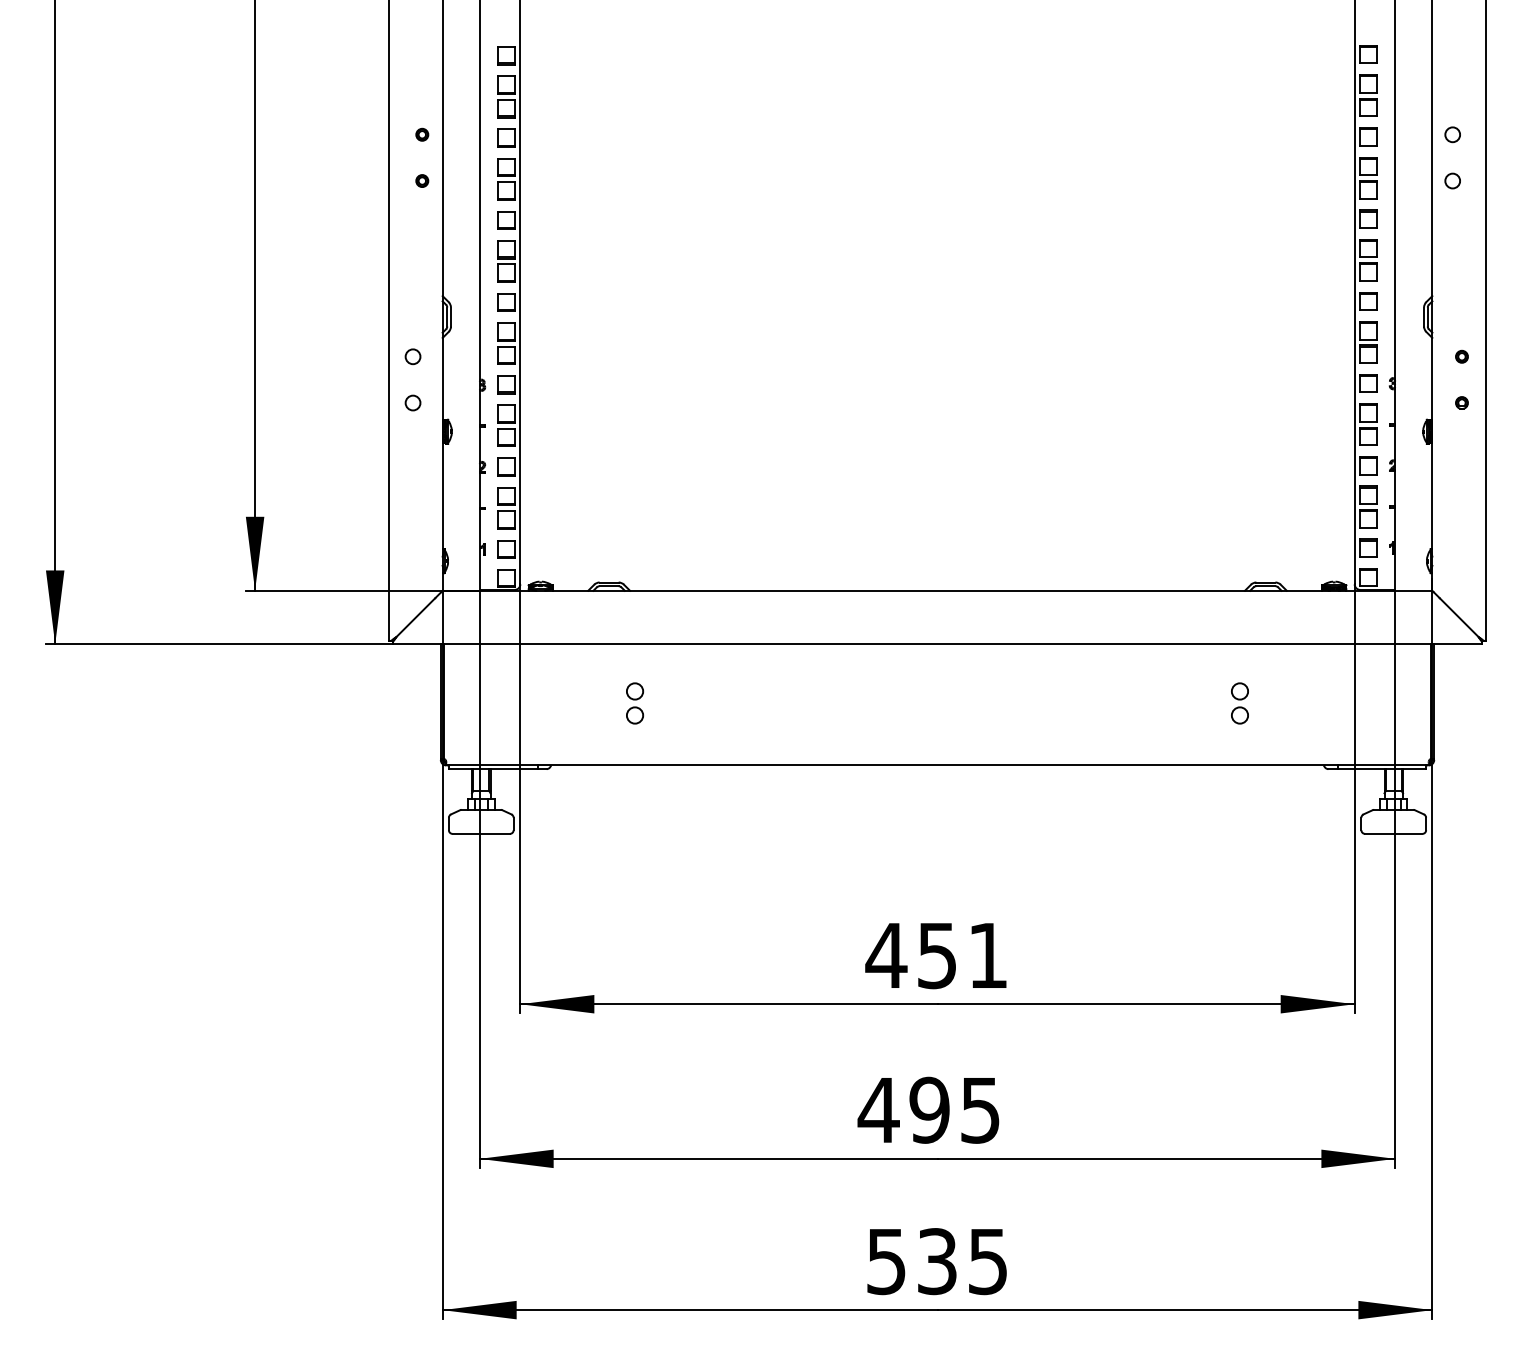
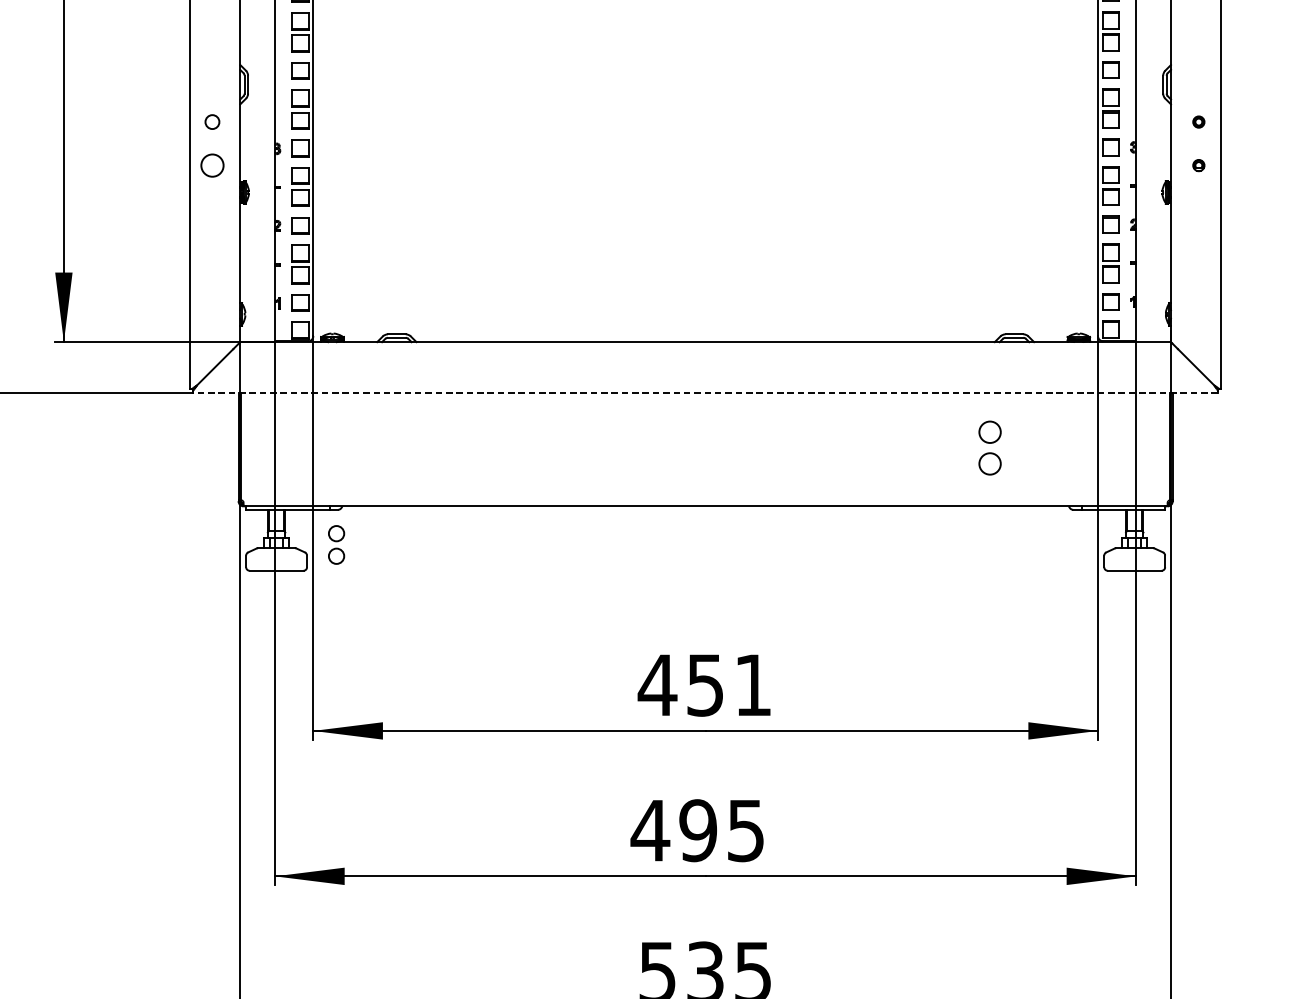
circle: (412, 402) -> (211, 165), size x1.6
line: (937, 644) -> (705, 392), solid -> dashed
part: (635, 703) -> (336, 544), moved
part: (1239, 703) -> (989, 448), size x1.4

